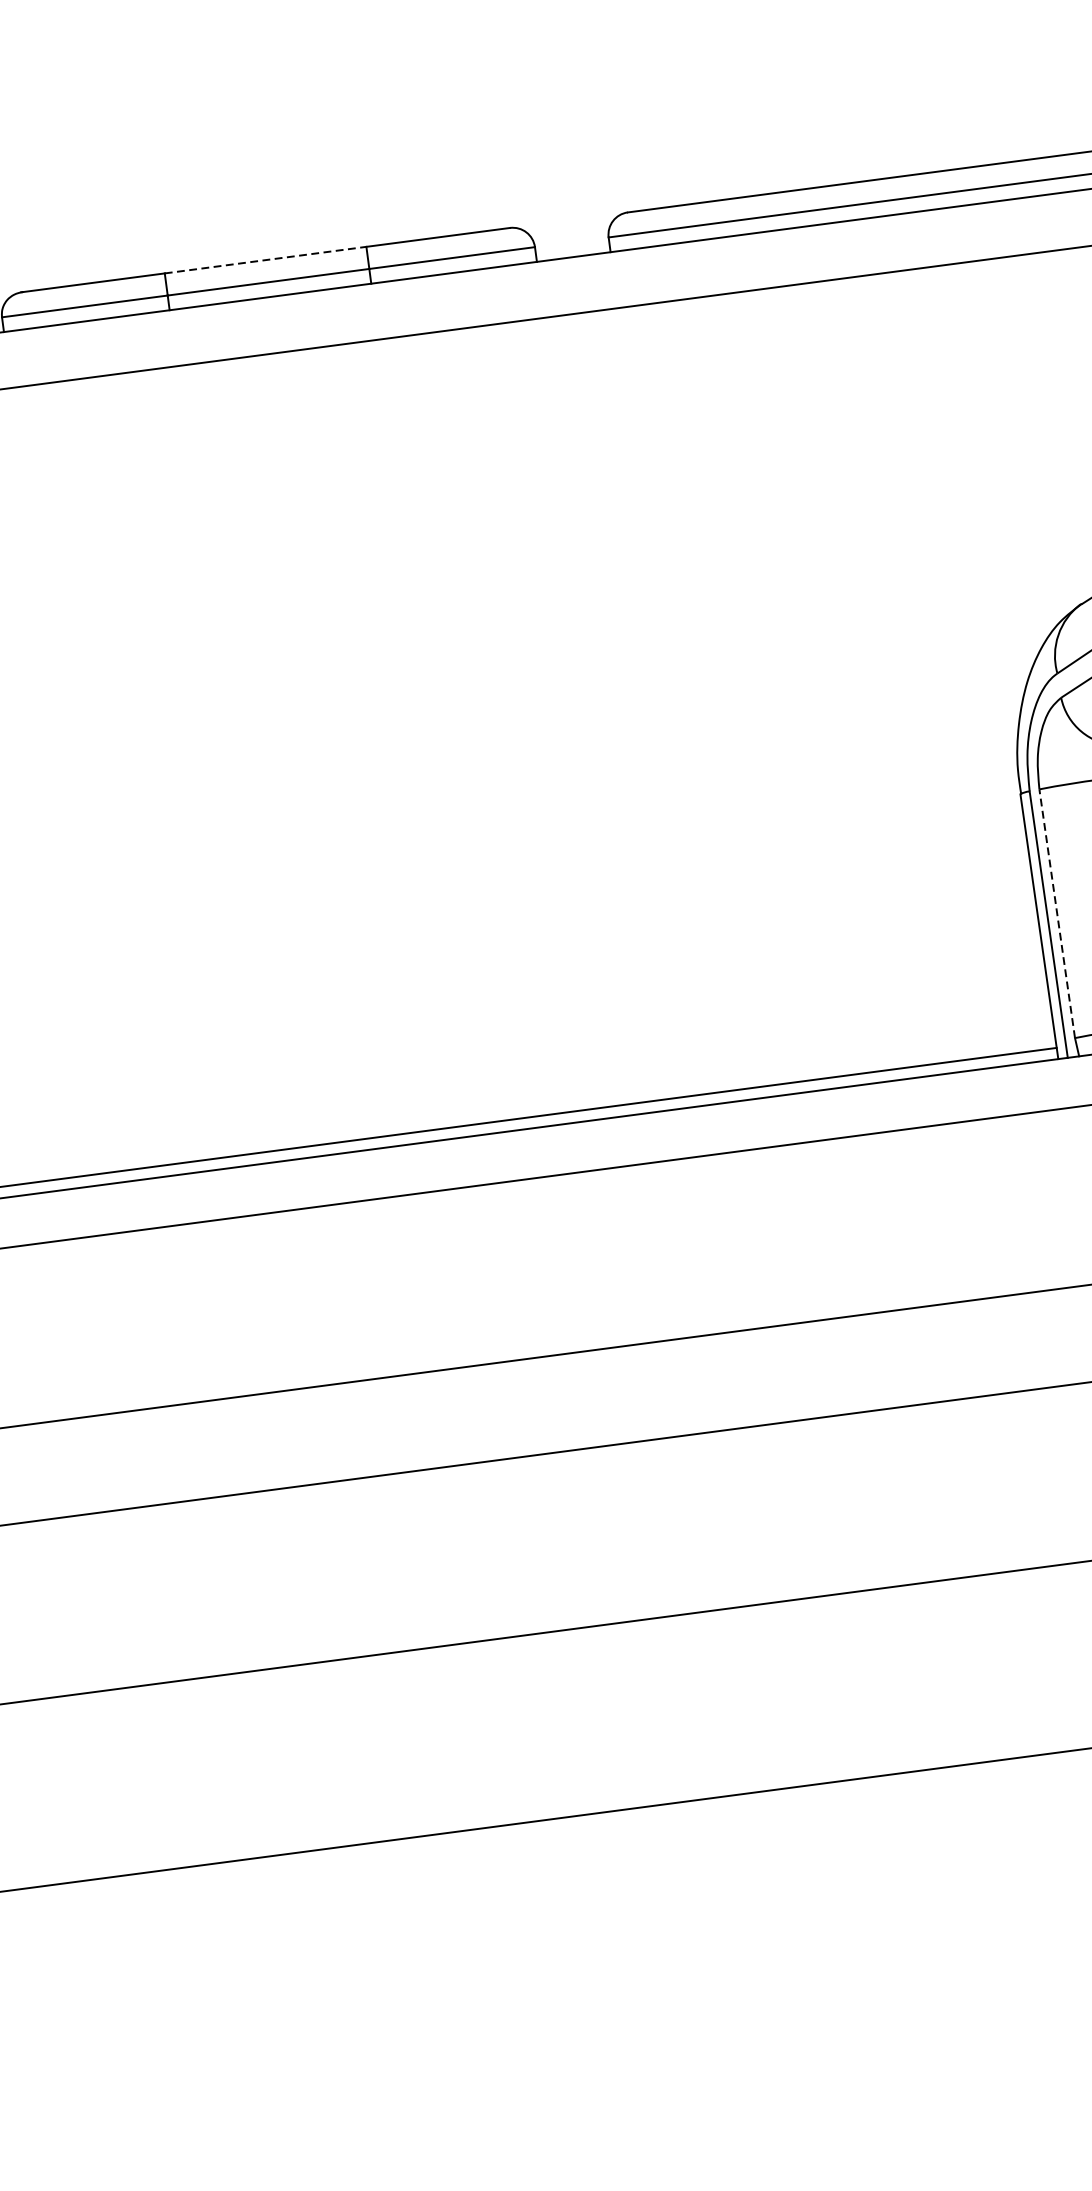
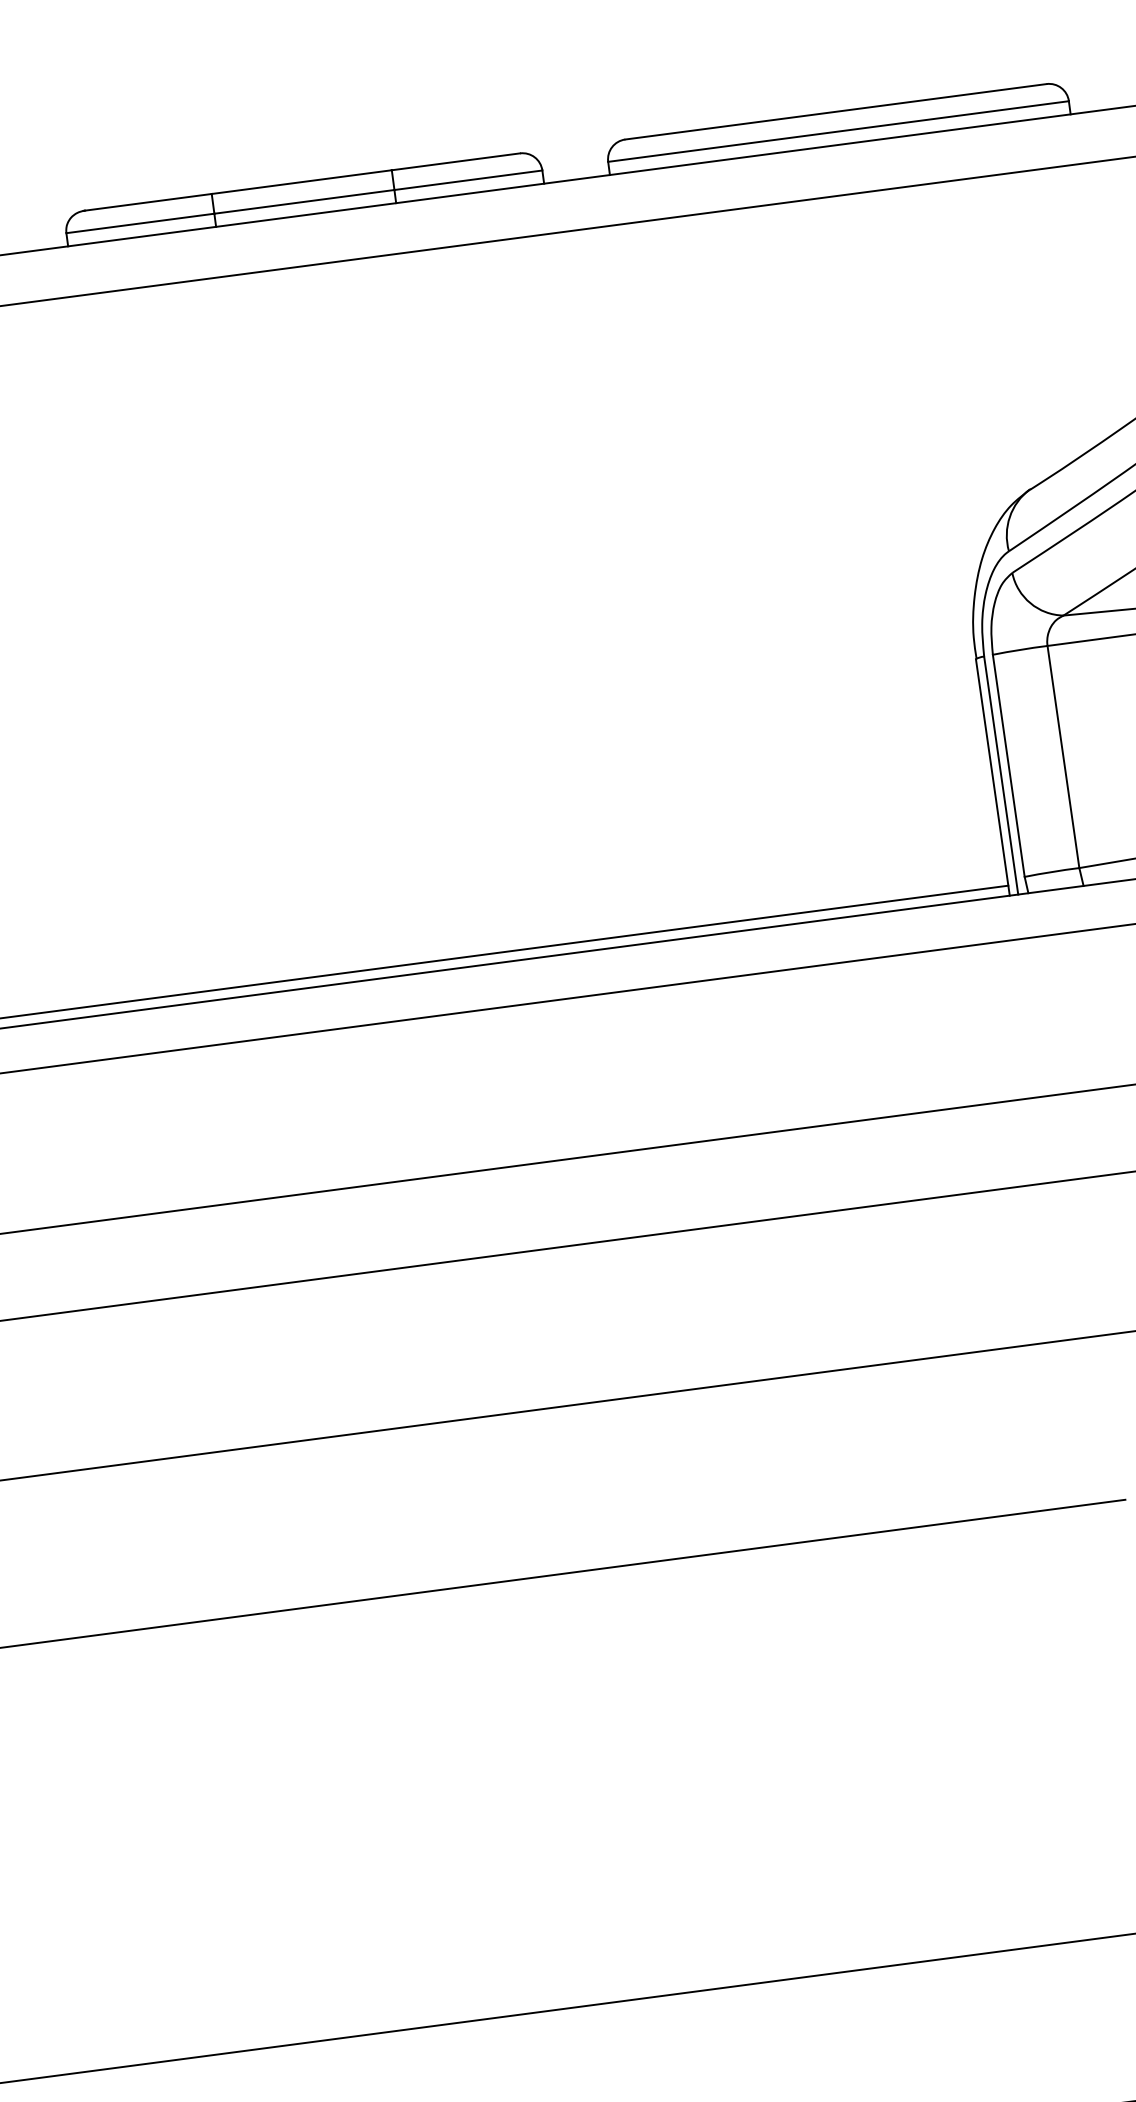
line: (265, 260) -> (301, 182), dashed -> solid
line: (1056, 913) -> (1008, 765), dashed -> solid

